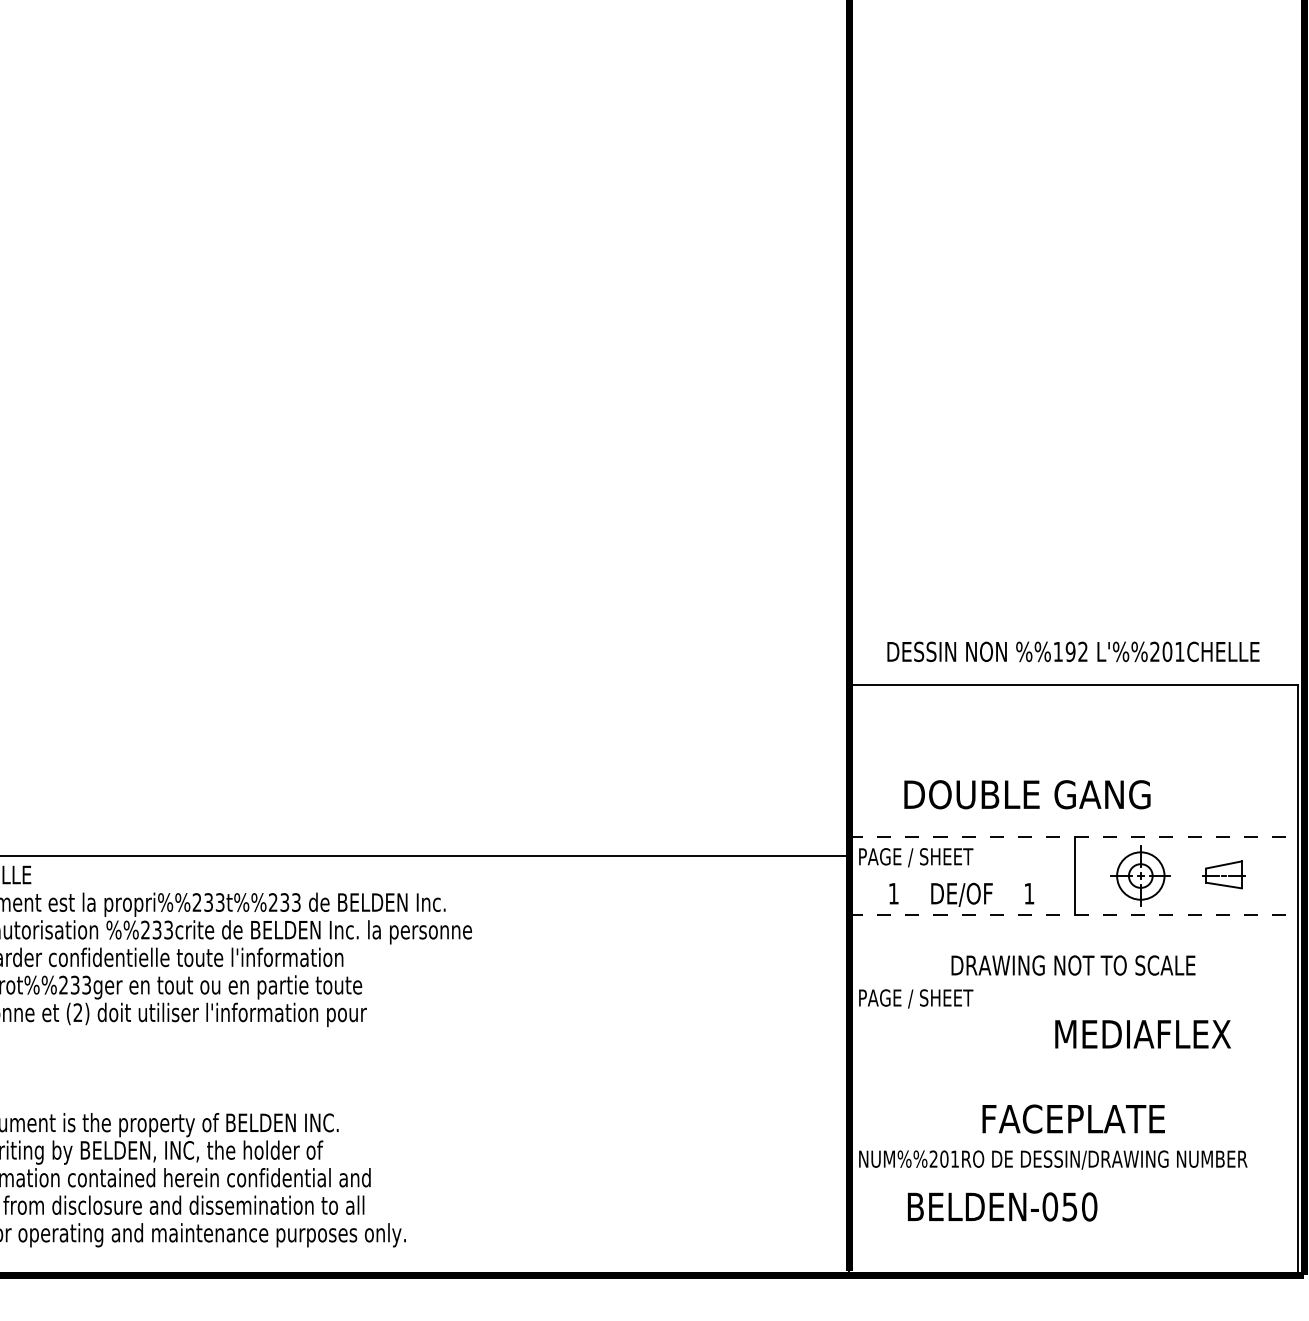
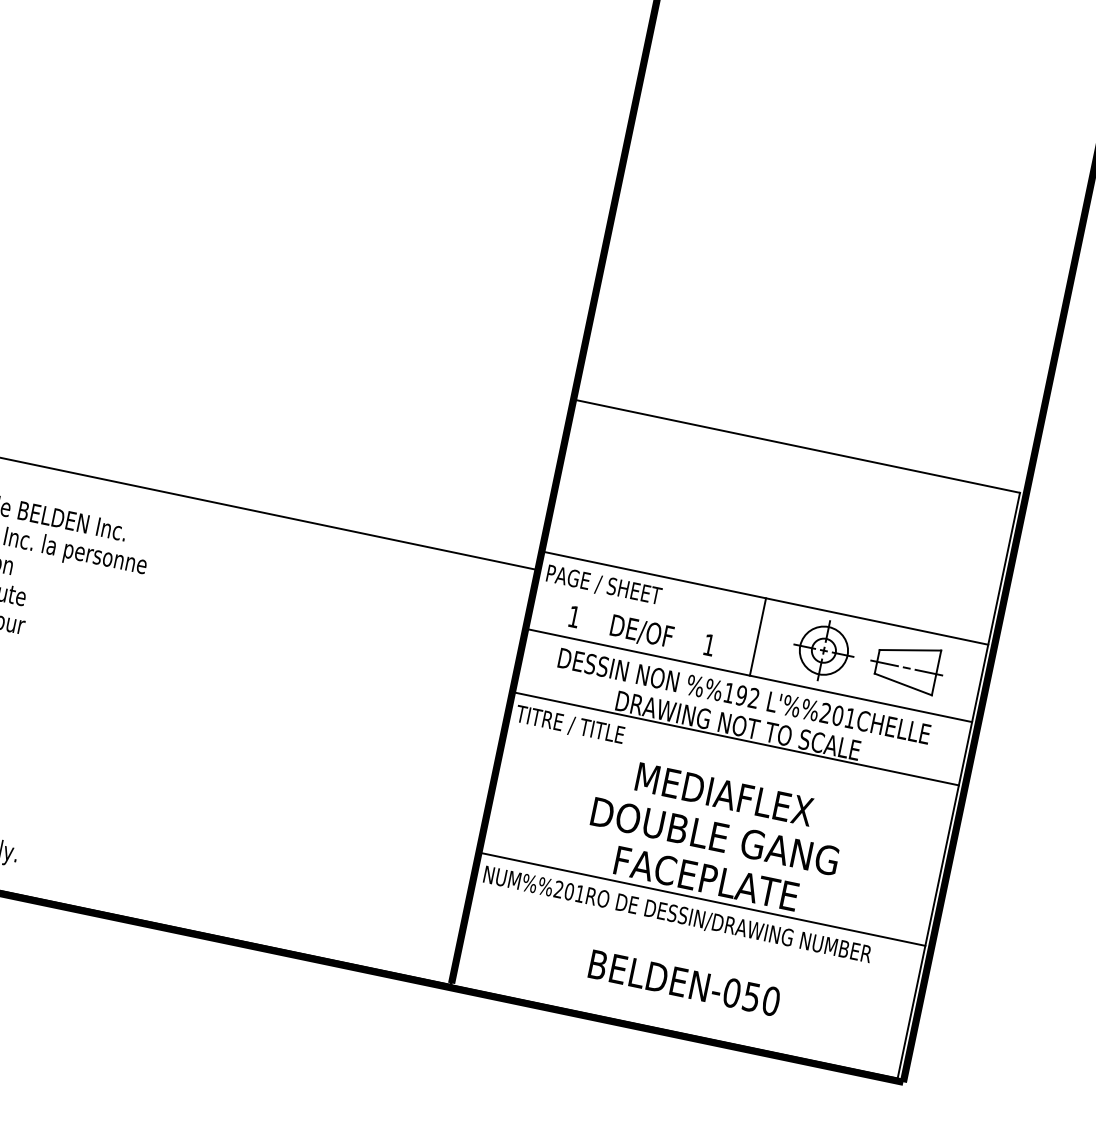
text: (1073, 651) -> (744, 695), moved
text: (1027, 794) -> (715, 836), moved
line: (1073, 837) -> (764, 598), dashed -> solid
part: (1223, 874) -> (906, 666), size x1.67
line: (1073, 914) -> (748, 674), dashed -> solid
line: (1072, 978) -> (734, 738), added
text: (915, 998) -> (574, 725), PAGE / SHEET -> TITRE / TITLE
text: (1142, 1034) -> (723, 794), moved
line: (1072, 1139) -> (701, 898), added
text: (1002, 1206) -> (684, 982), moved

